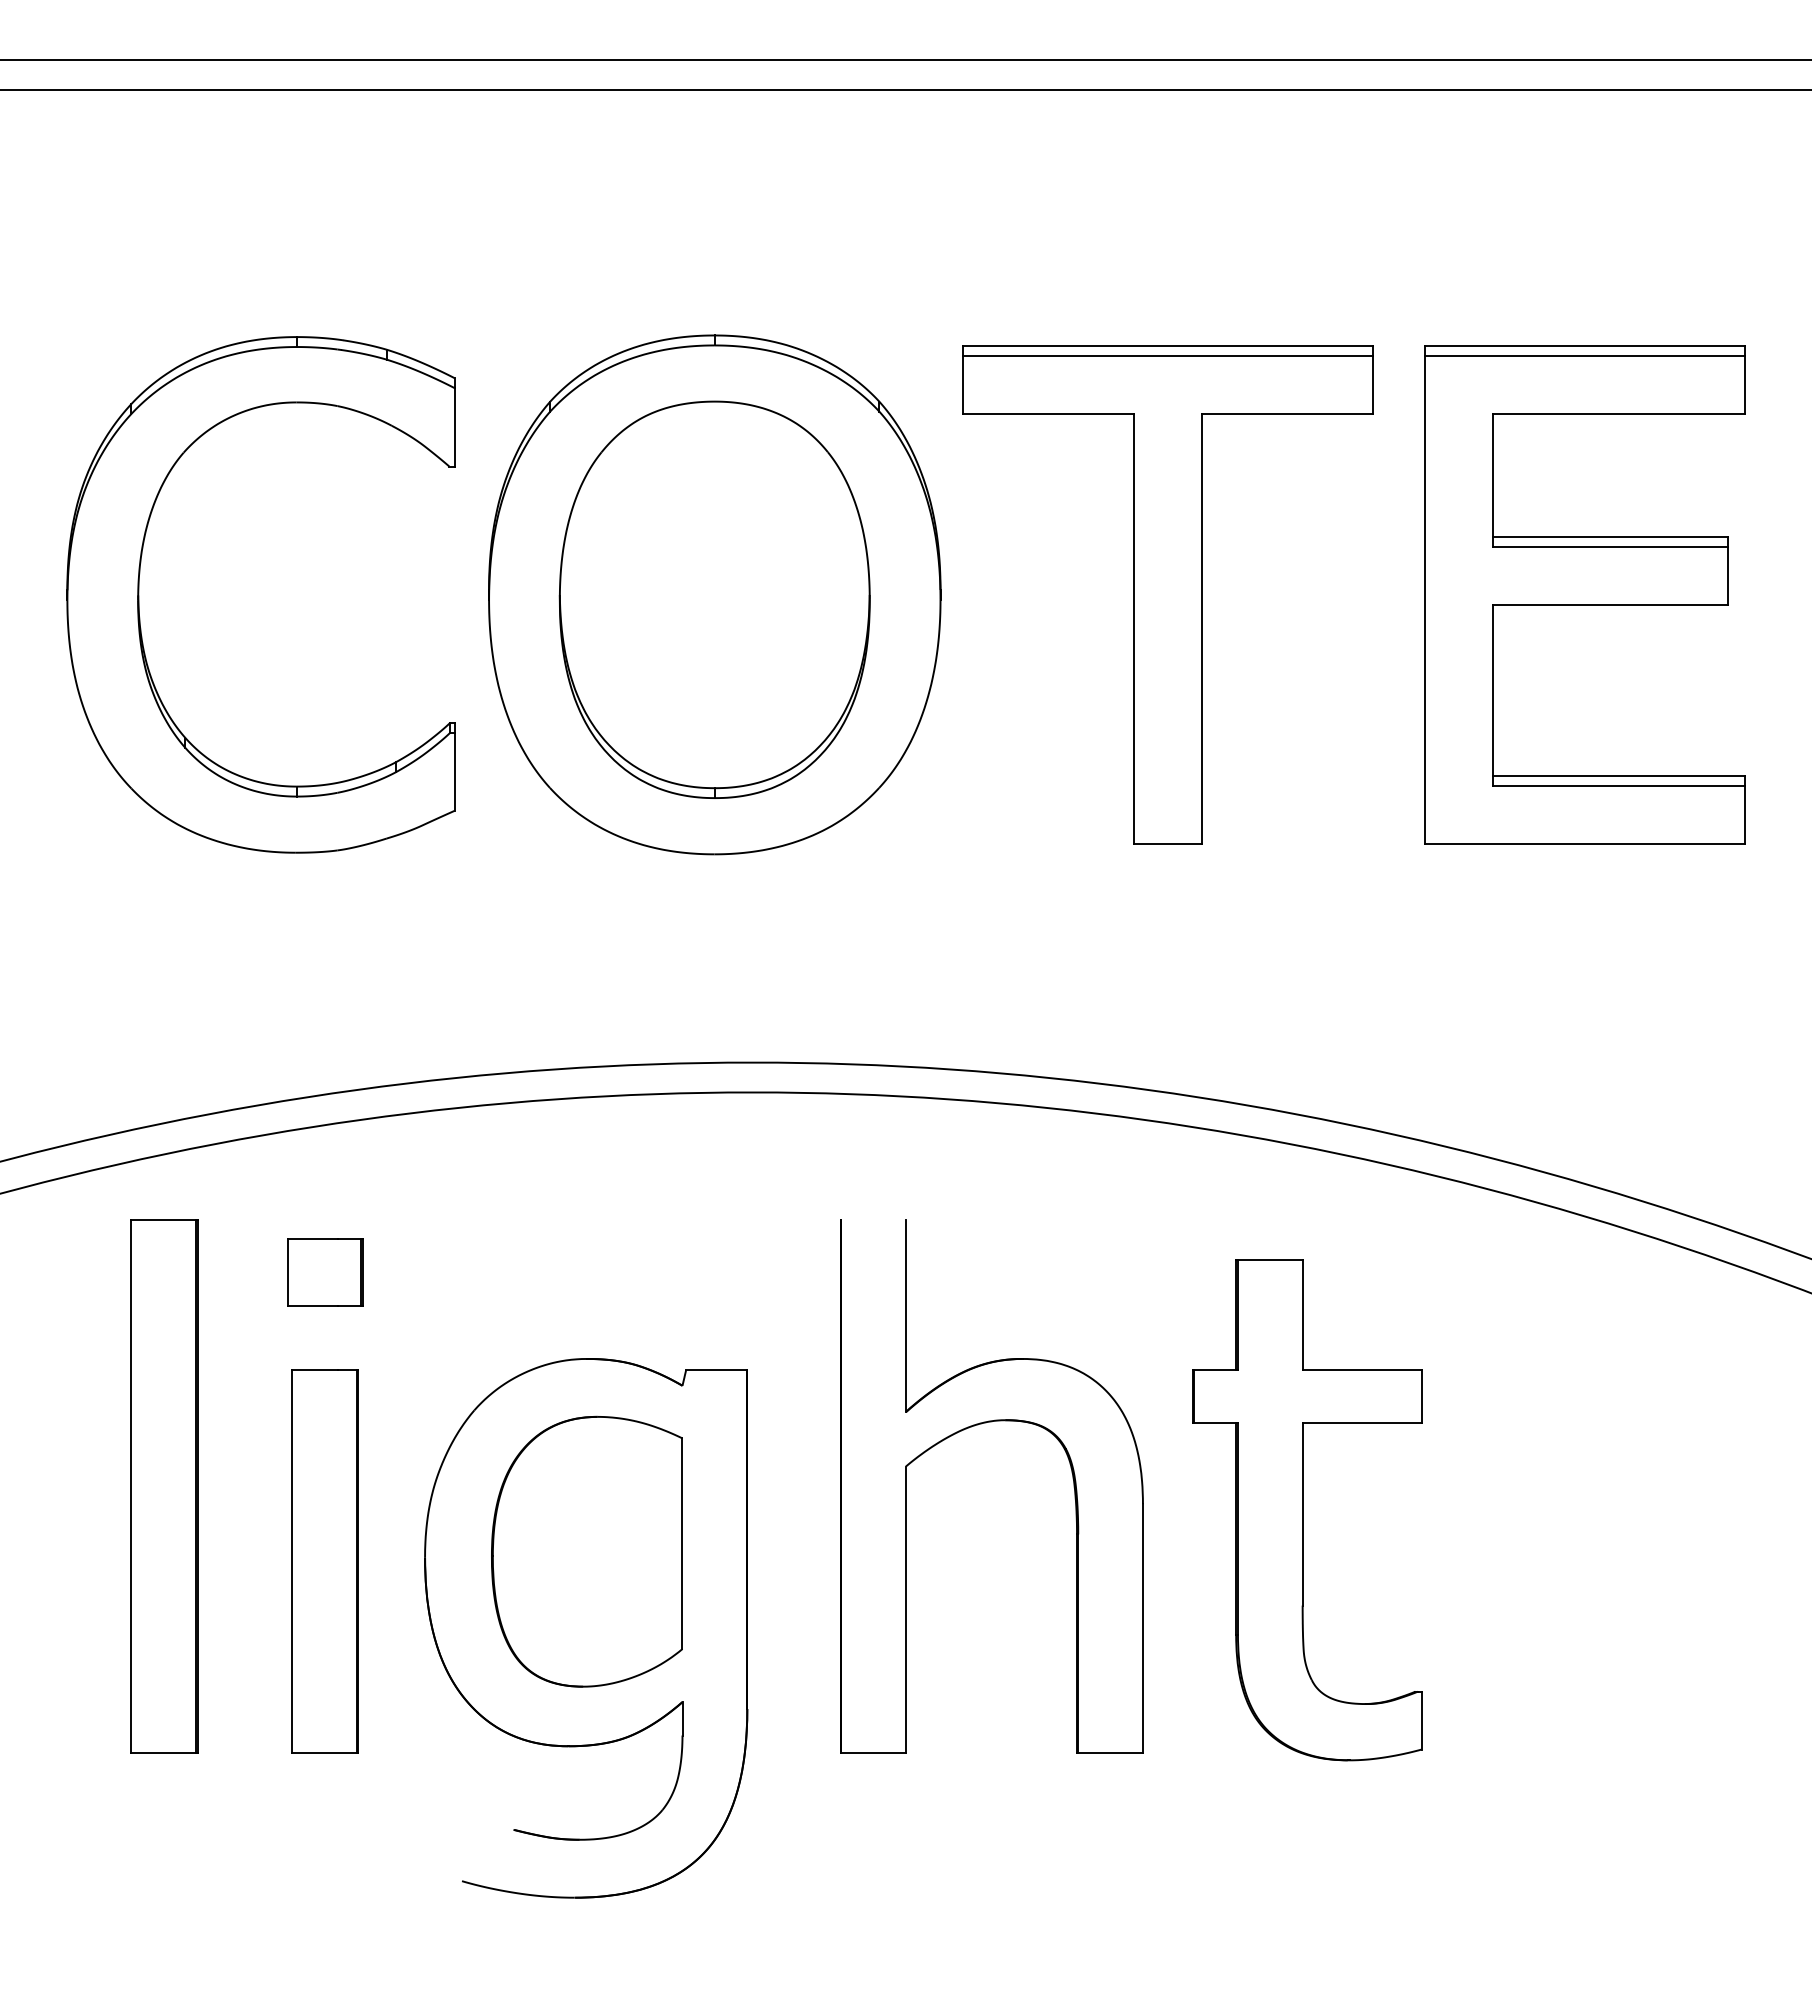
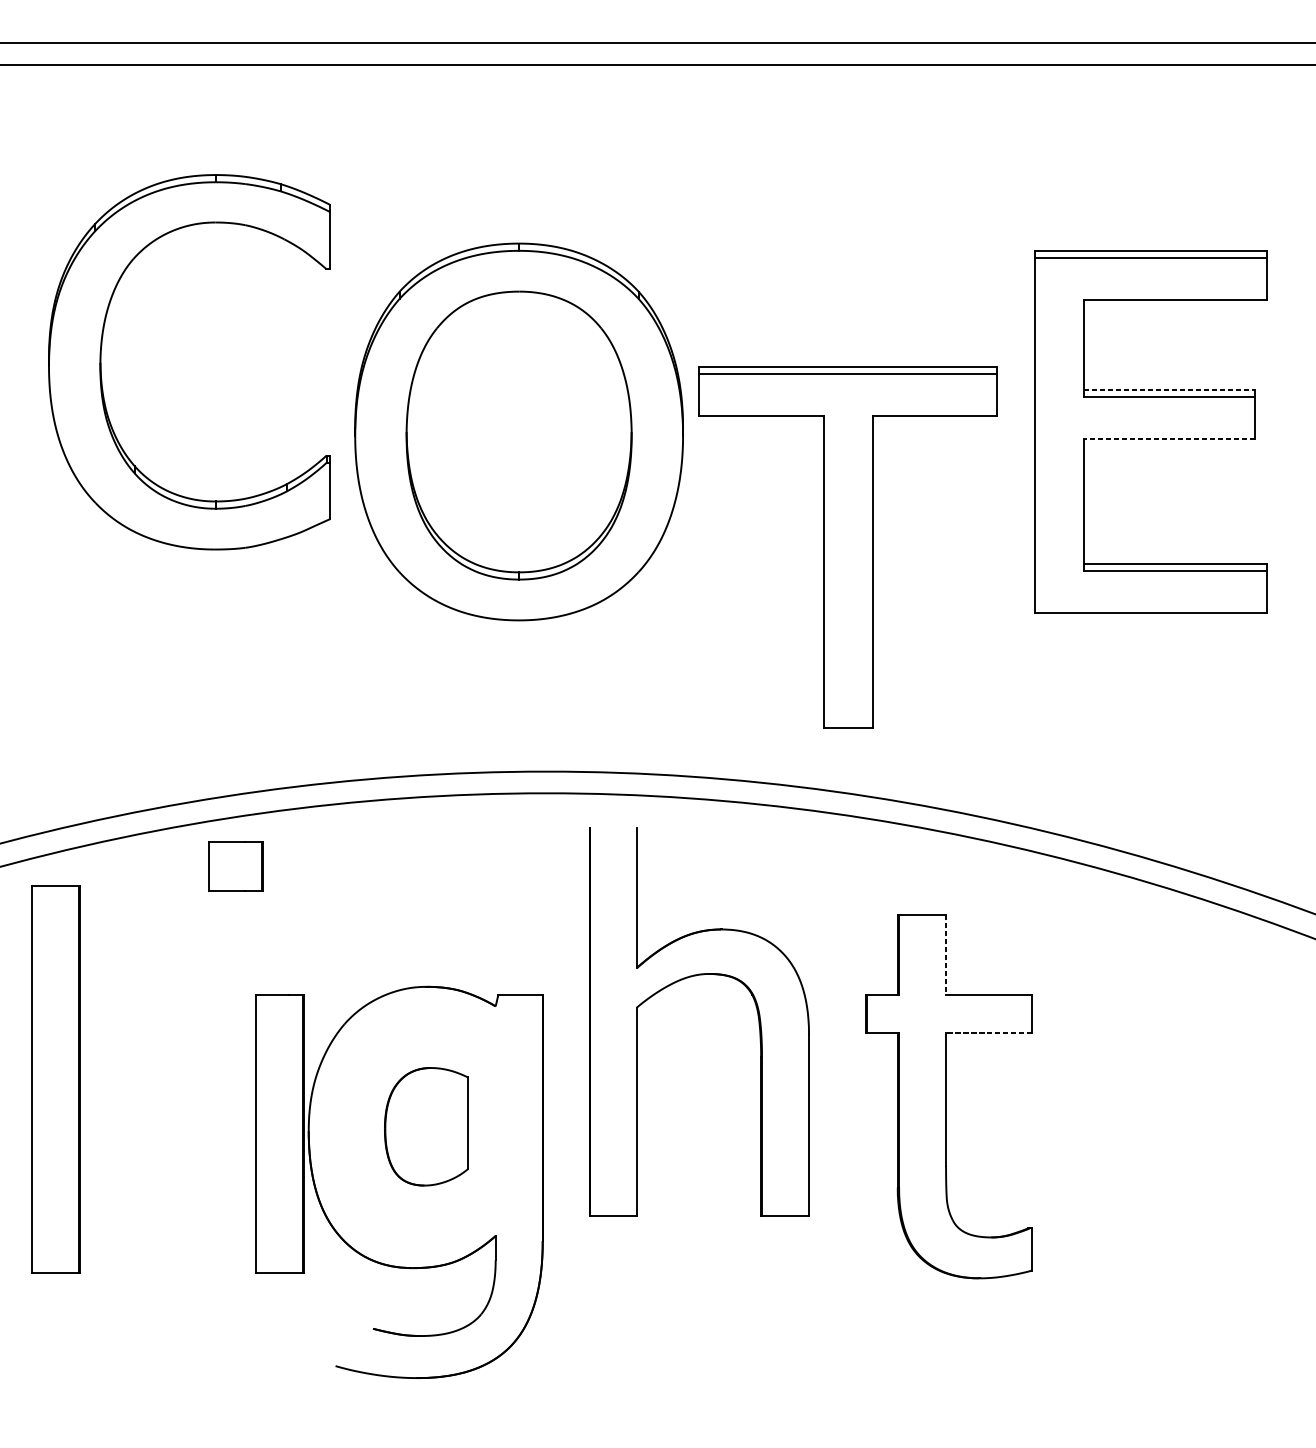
line: (1610, 537) -> (1169, 390), solid -> dashed
part: (139, 594) -> (101, 361), moved
part: (1167, 594) -> (847, 547), moved
line: (1609, 605) -> (1168, 439), solid -> dashed
part: (325, 1272) -> (236, 866), moved
line: (1302, 1315) -> (945, 955), solid -> dashed
line: (1361, 1423) -> (988, 1033), solid -> dashed
part: (969, 1428) -> (683, 979), moved
part: (164, 1486) -> (56, 1079), moved
part: (586, 1551) -> (425, 1126), size x0.6
part: (324, 1561) -> (279, 1133), moved

